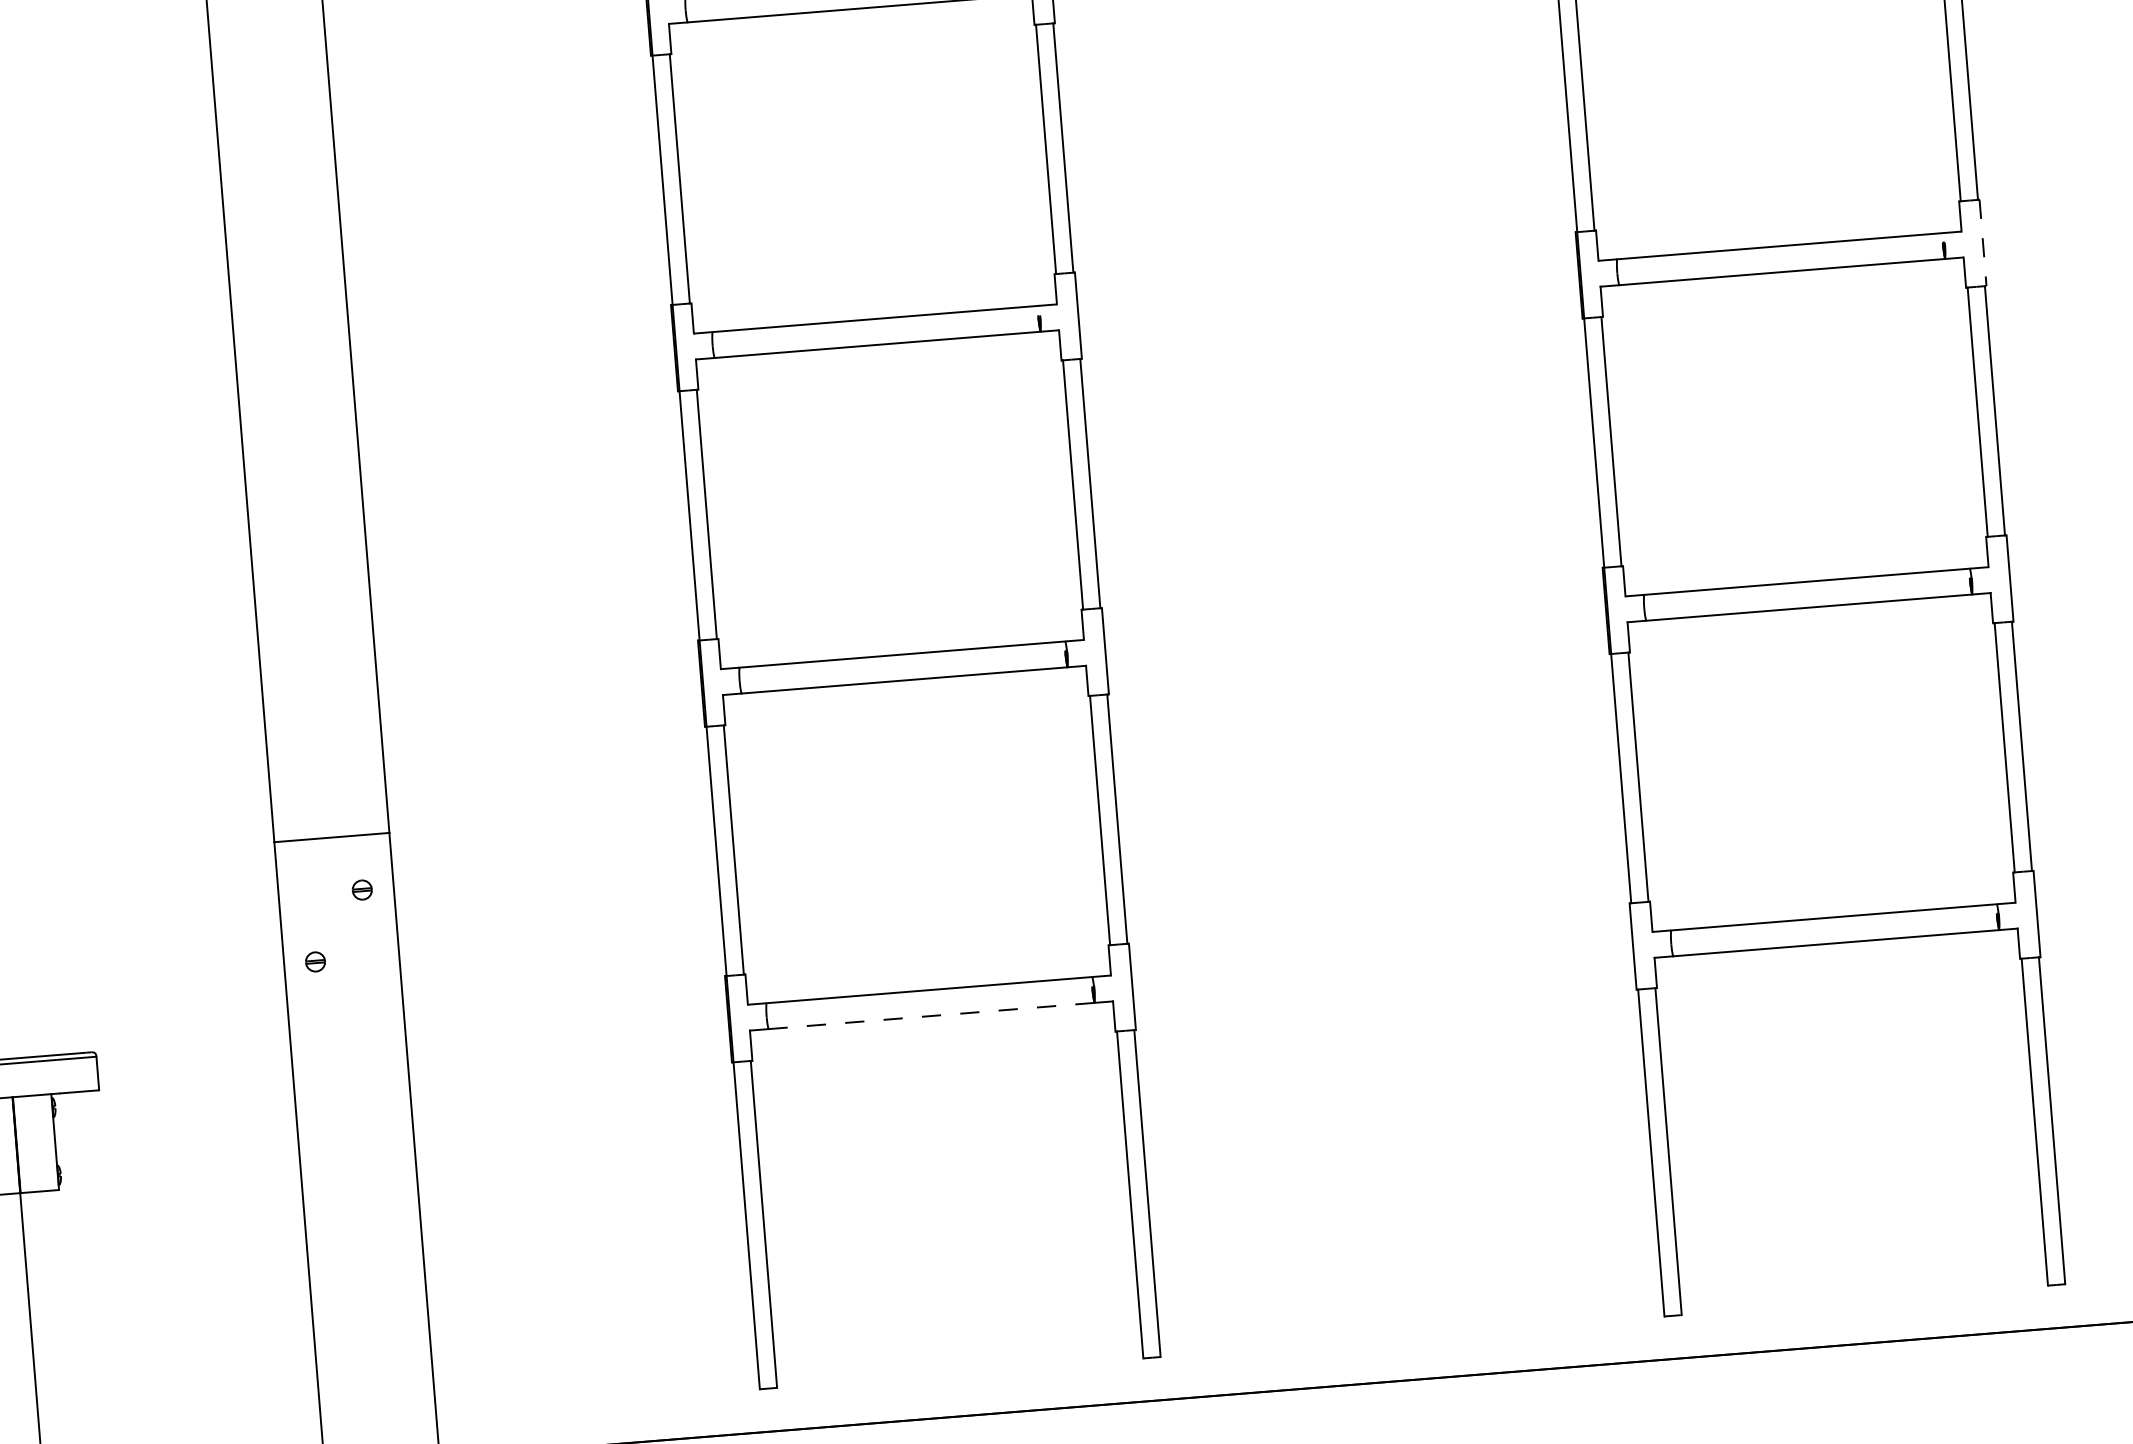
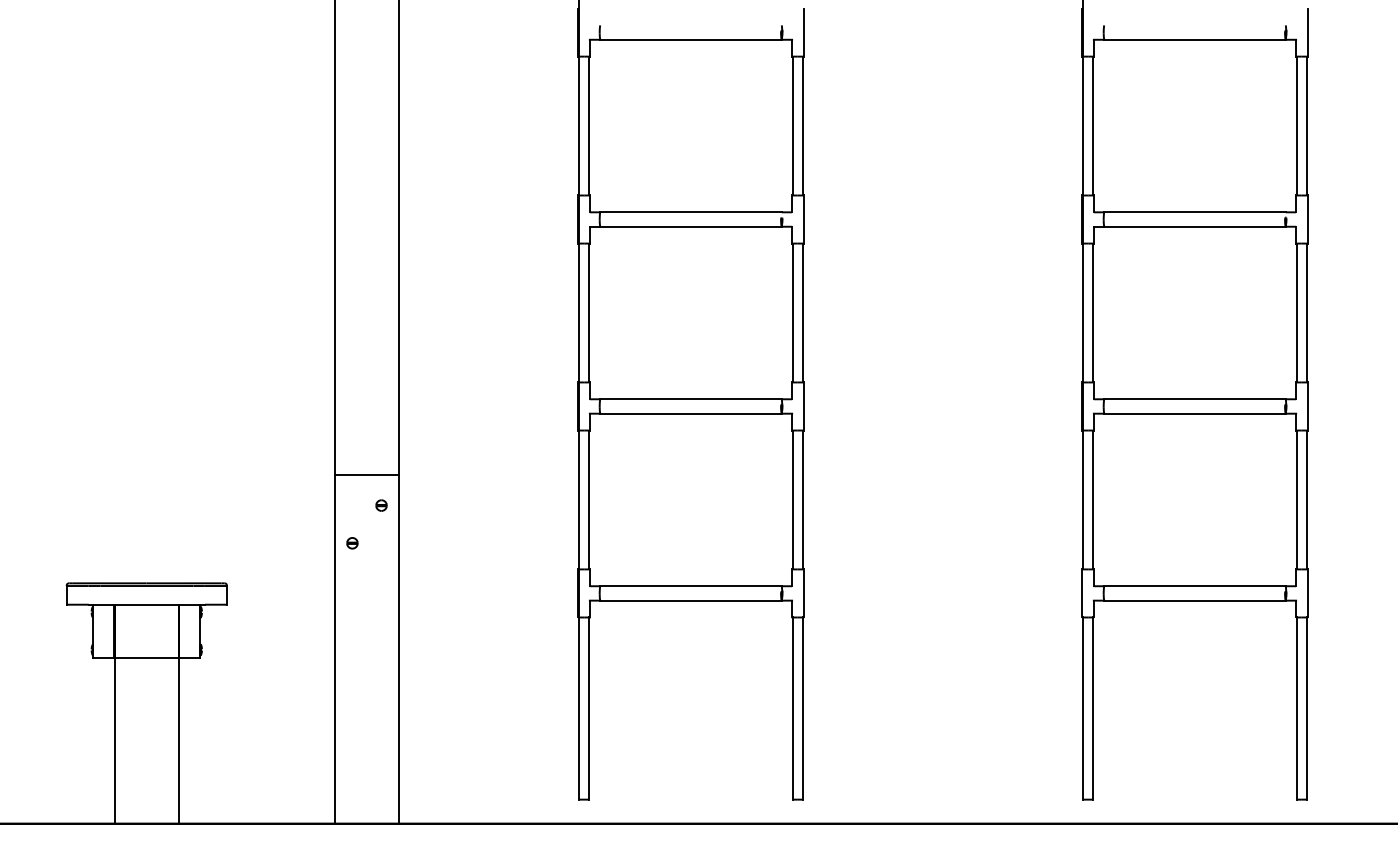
line: (1983, 244) -> (1307, 220), dashed -> solid
line: (930, 1015) -> (690, 600), dashed -> solid

